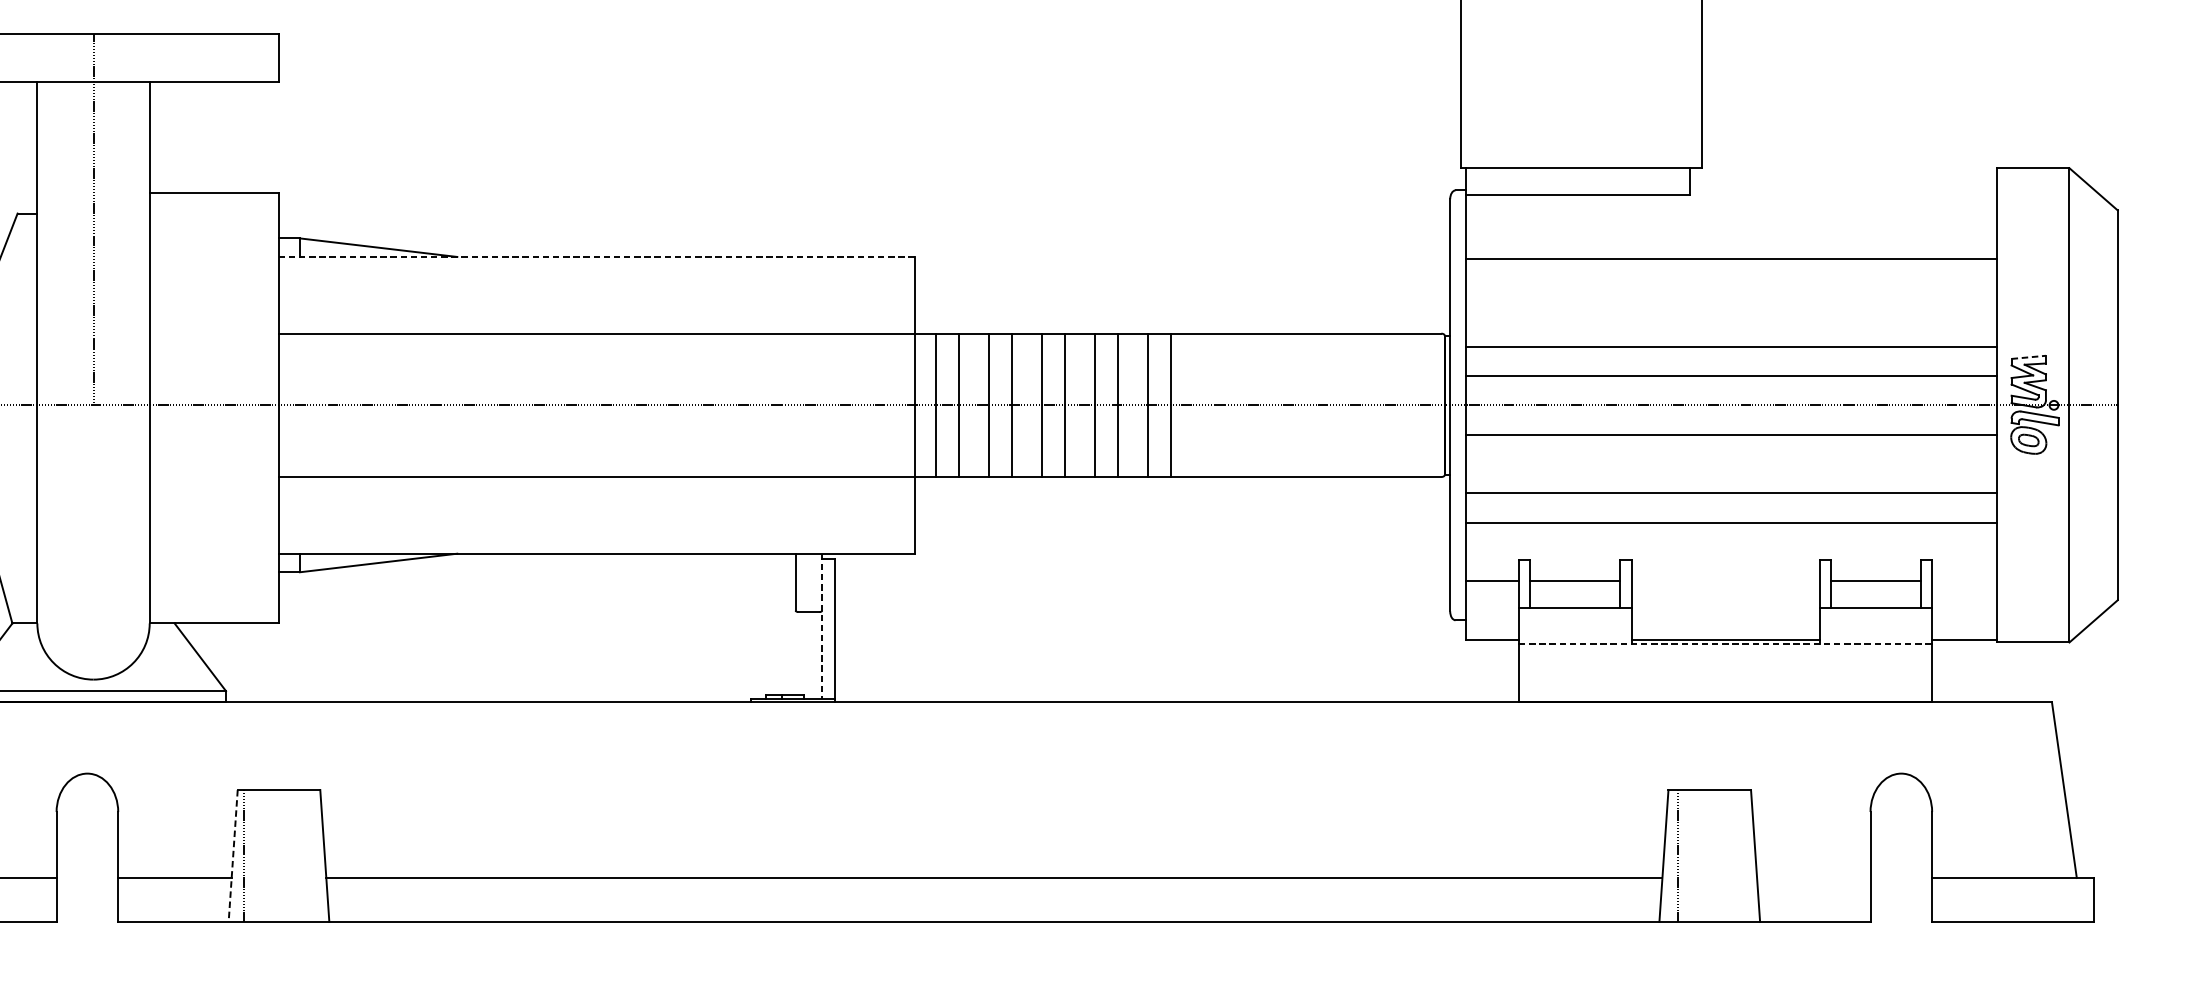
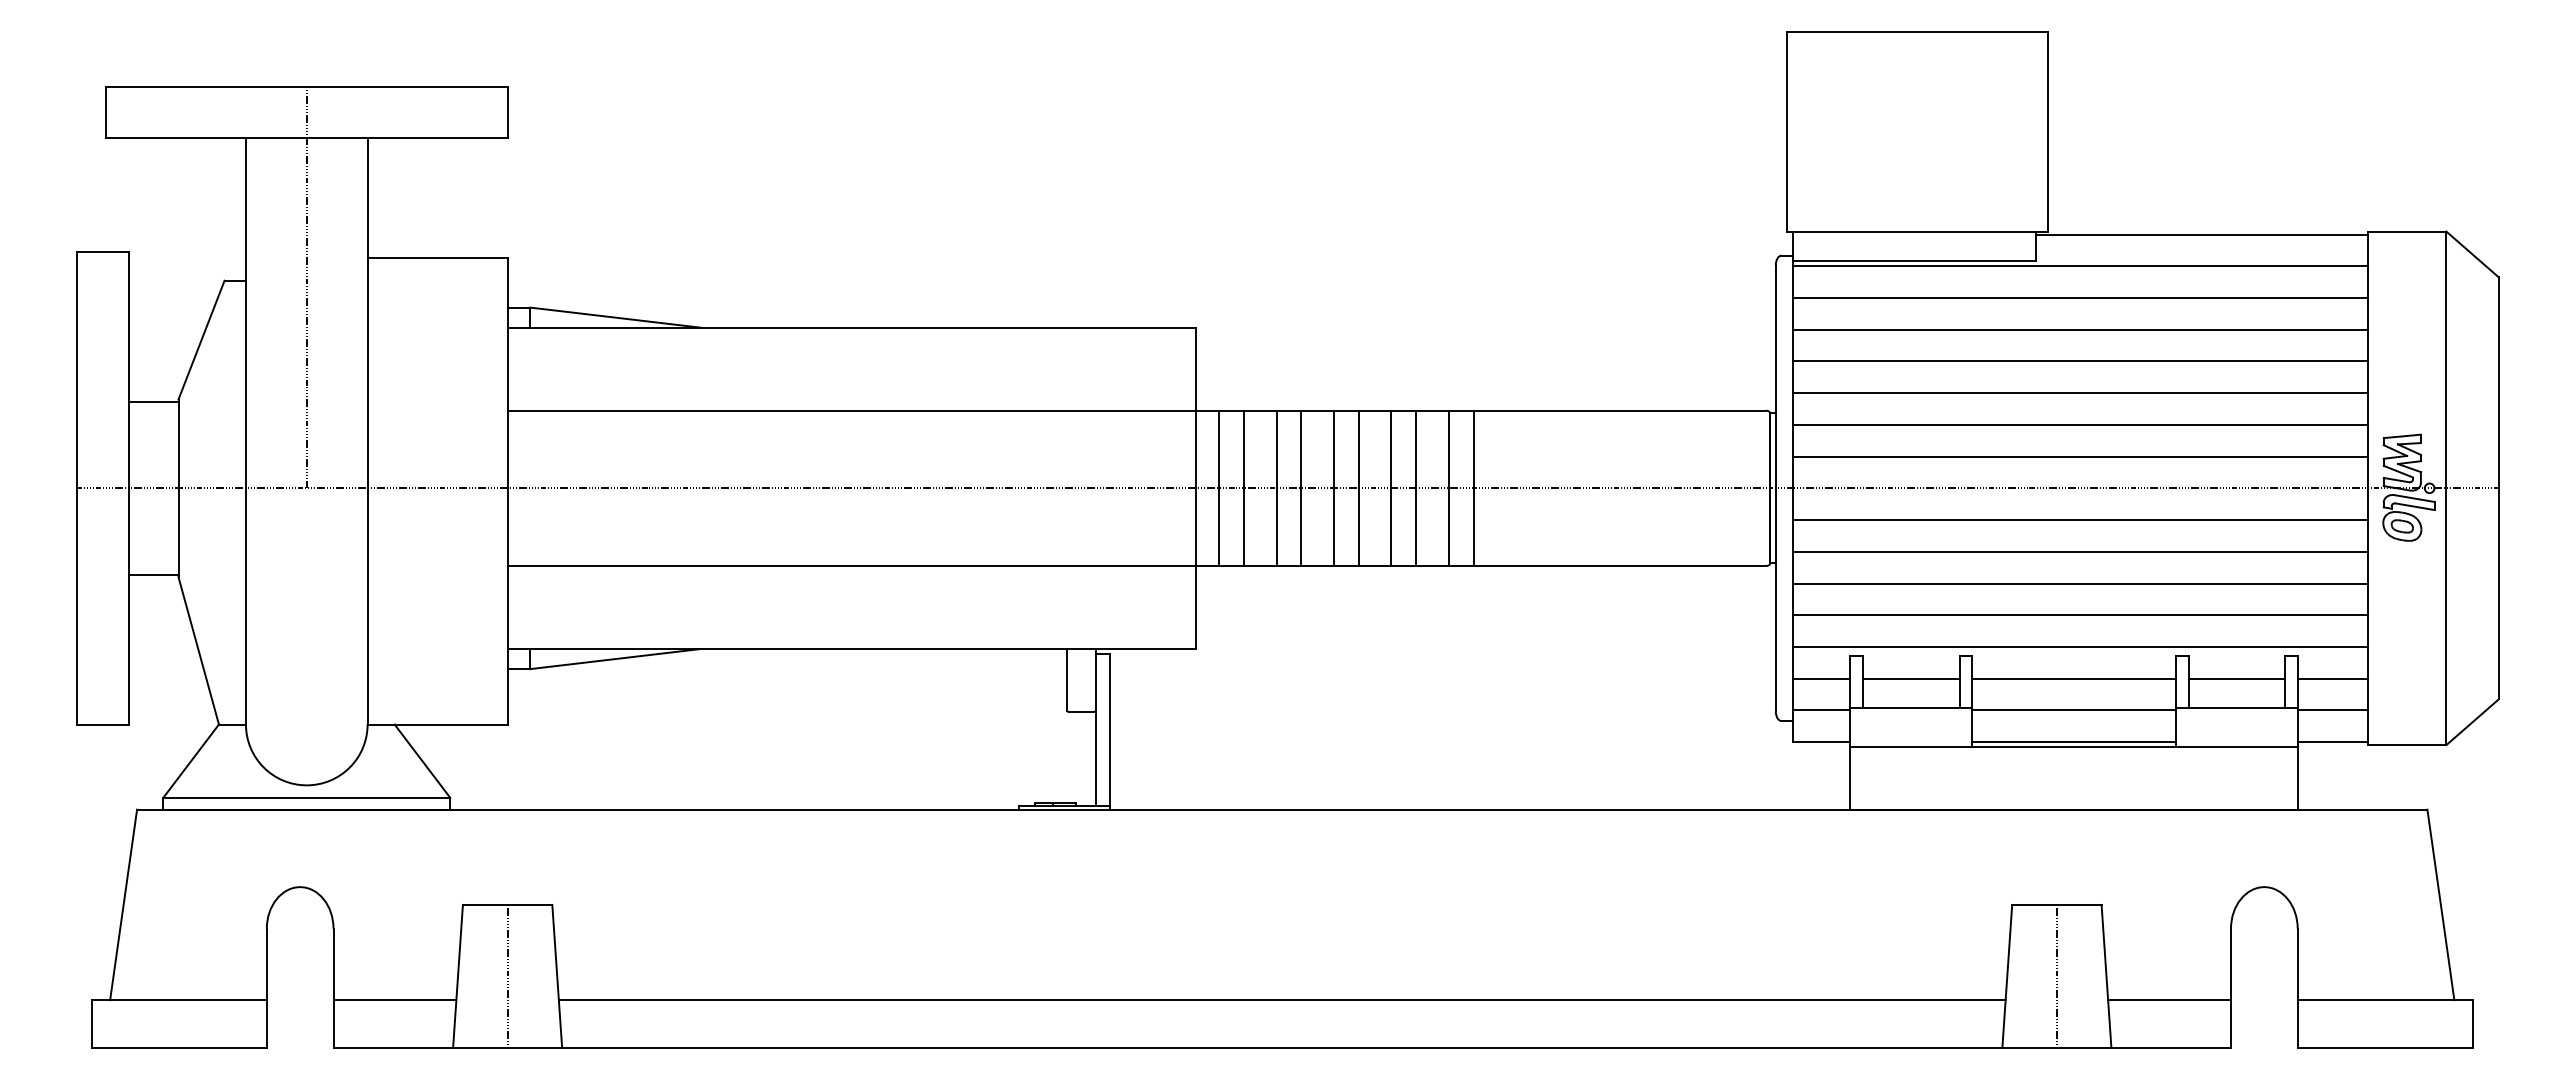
line: (1843, 170) -> (2201, 234), added
line: (1731, 200) -> (2080, 266), added
line: (1731, 229) -> (2080, 297), added
line: (596, 256) -> (851, 327), dashed -> solid
line: (1731, 288) -> (2080, 361), added
line: (1731, 317) -> (2080, 393), added
line: (2028, 357) -> (2402, 436), dashed -> solid
line: (1731, 463) -> (2080, 551), added
line: (1731, 551) -> (2080, 646), added
line: (1726, 580) -> (2074, 678), added
line: (1964, 580) -> (2332, 678), added
line: (1492, 610) -> (1821, 710), added
line: (1726, 610) -> (2074, 710), added
line: (1964, 610) -> (2332, 710), added
line: (821, 626) -> (1095, 727), dashed -> solid
line: (1726, 643) -> (2074, 746), dashed -> solid
line: (243, 855) -> (507, 975), moved
line: (1677, 855) -> (2056, 975), moved
line: (233, 856) -> (458, 976), dashed -> solid
line: (1813, 878) -> (2169, 1000), added

